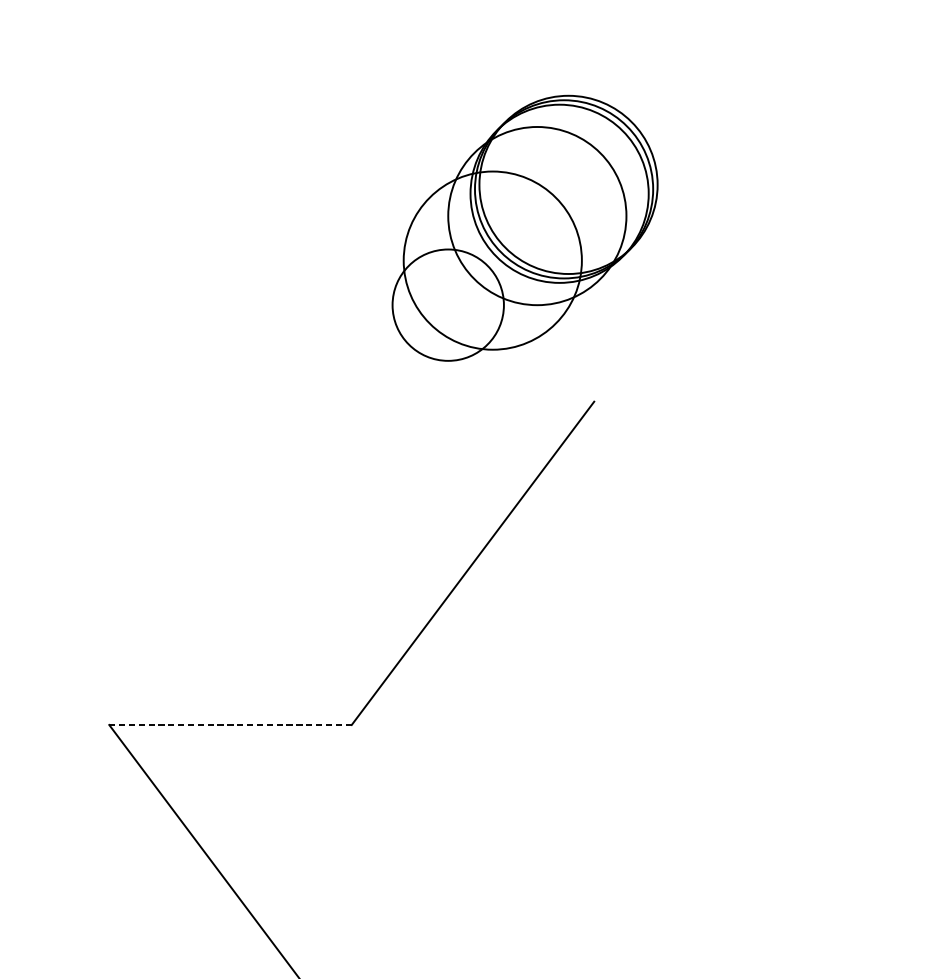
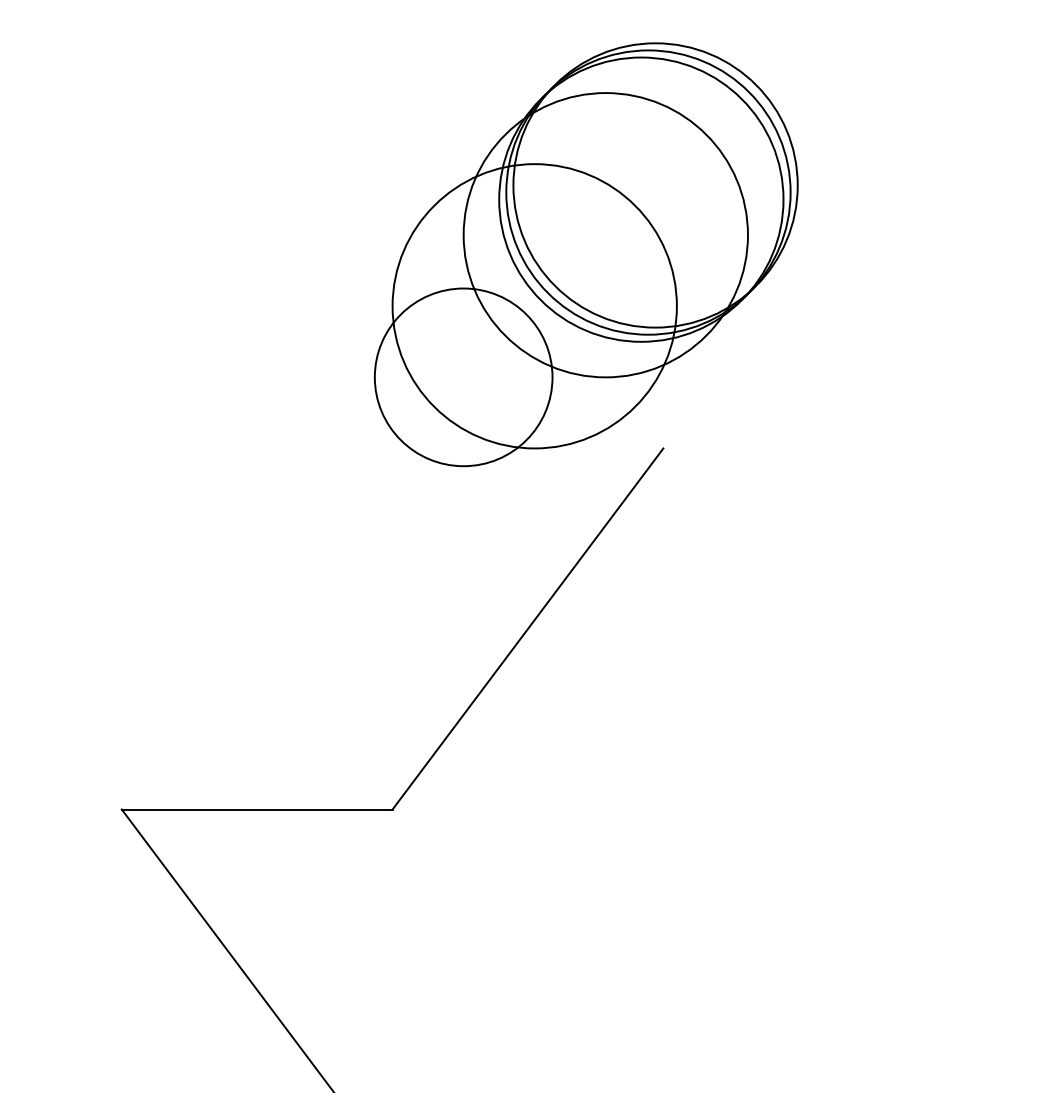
part: (524, 228) -> (585, 254), size x1.43
line: (229, 724) -> (256, 809), dashed -> solid

